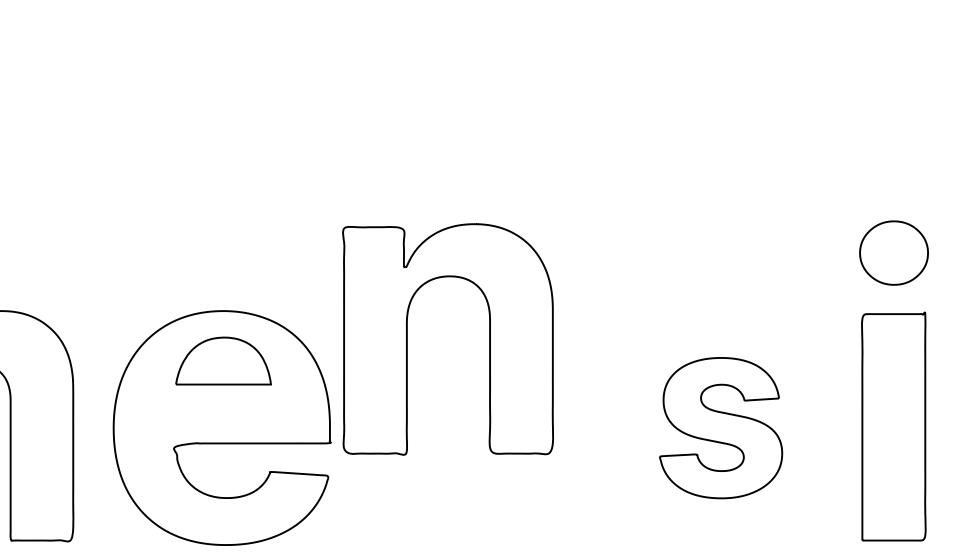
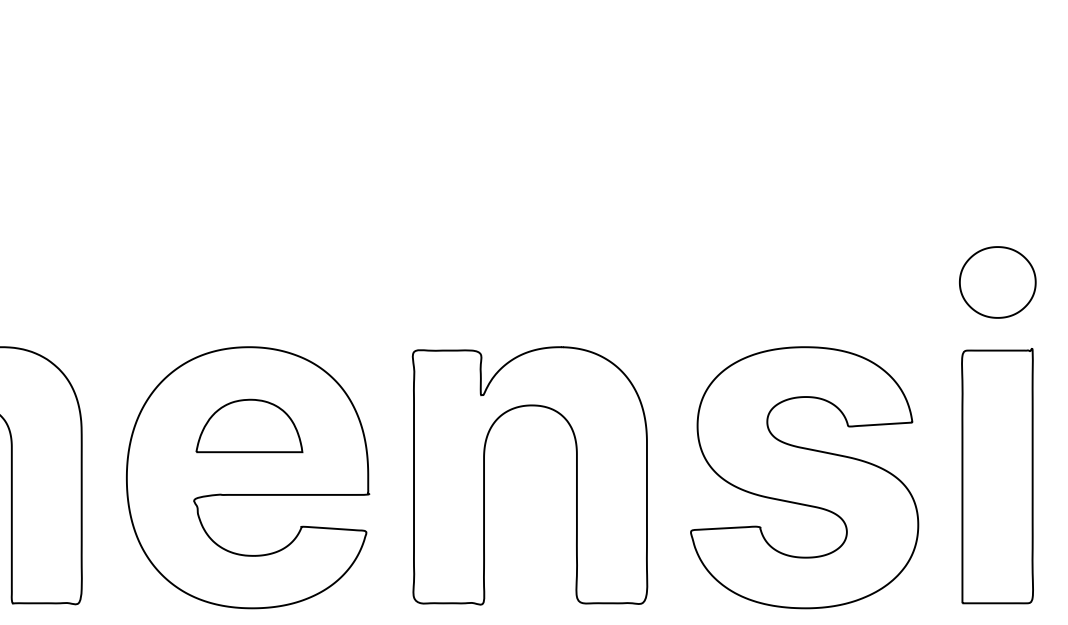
part: (407, 339) -> (484, 475), moved
part: (223, 360) -> (249, 425), moved
part: (720, 427) -> (804, 477), size x1.67

